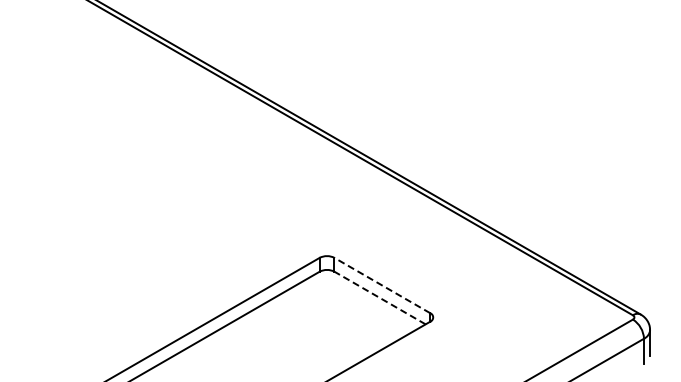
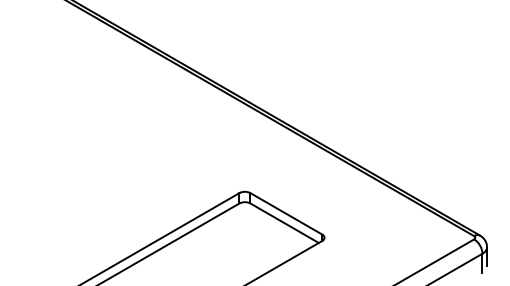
line: (381, 285) -> (285, 213), dashed -> solid
line: (380, 298) -> (284, 223), dashed -> solid

